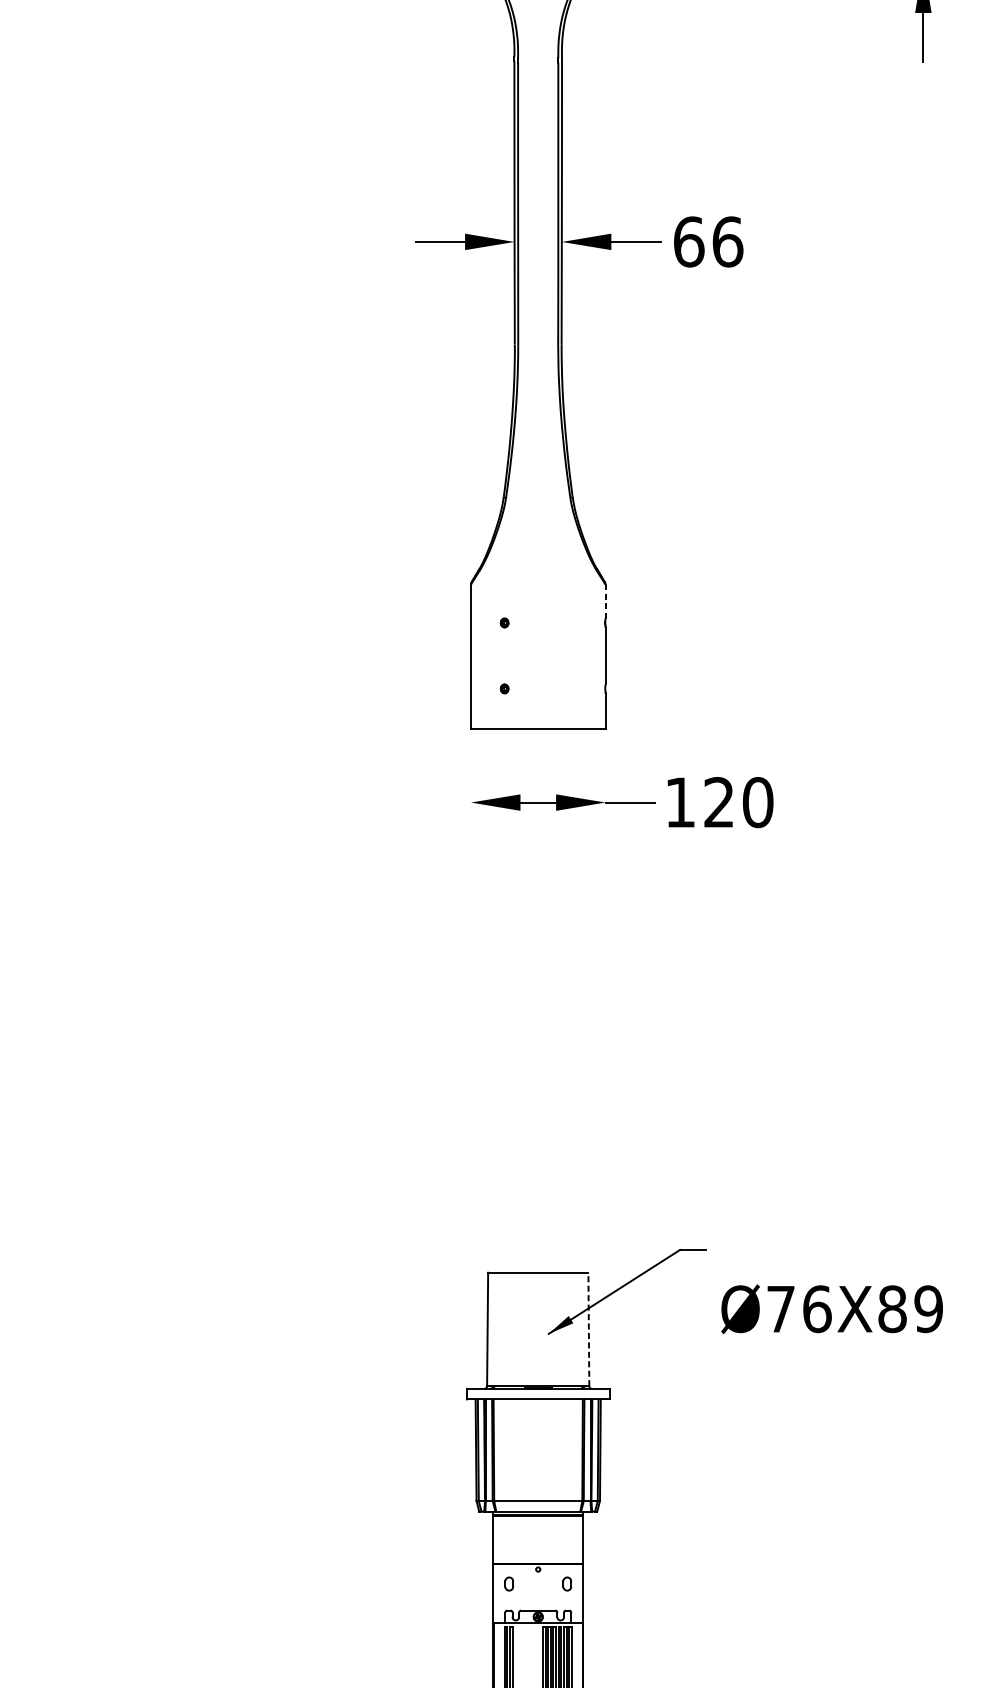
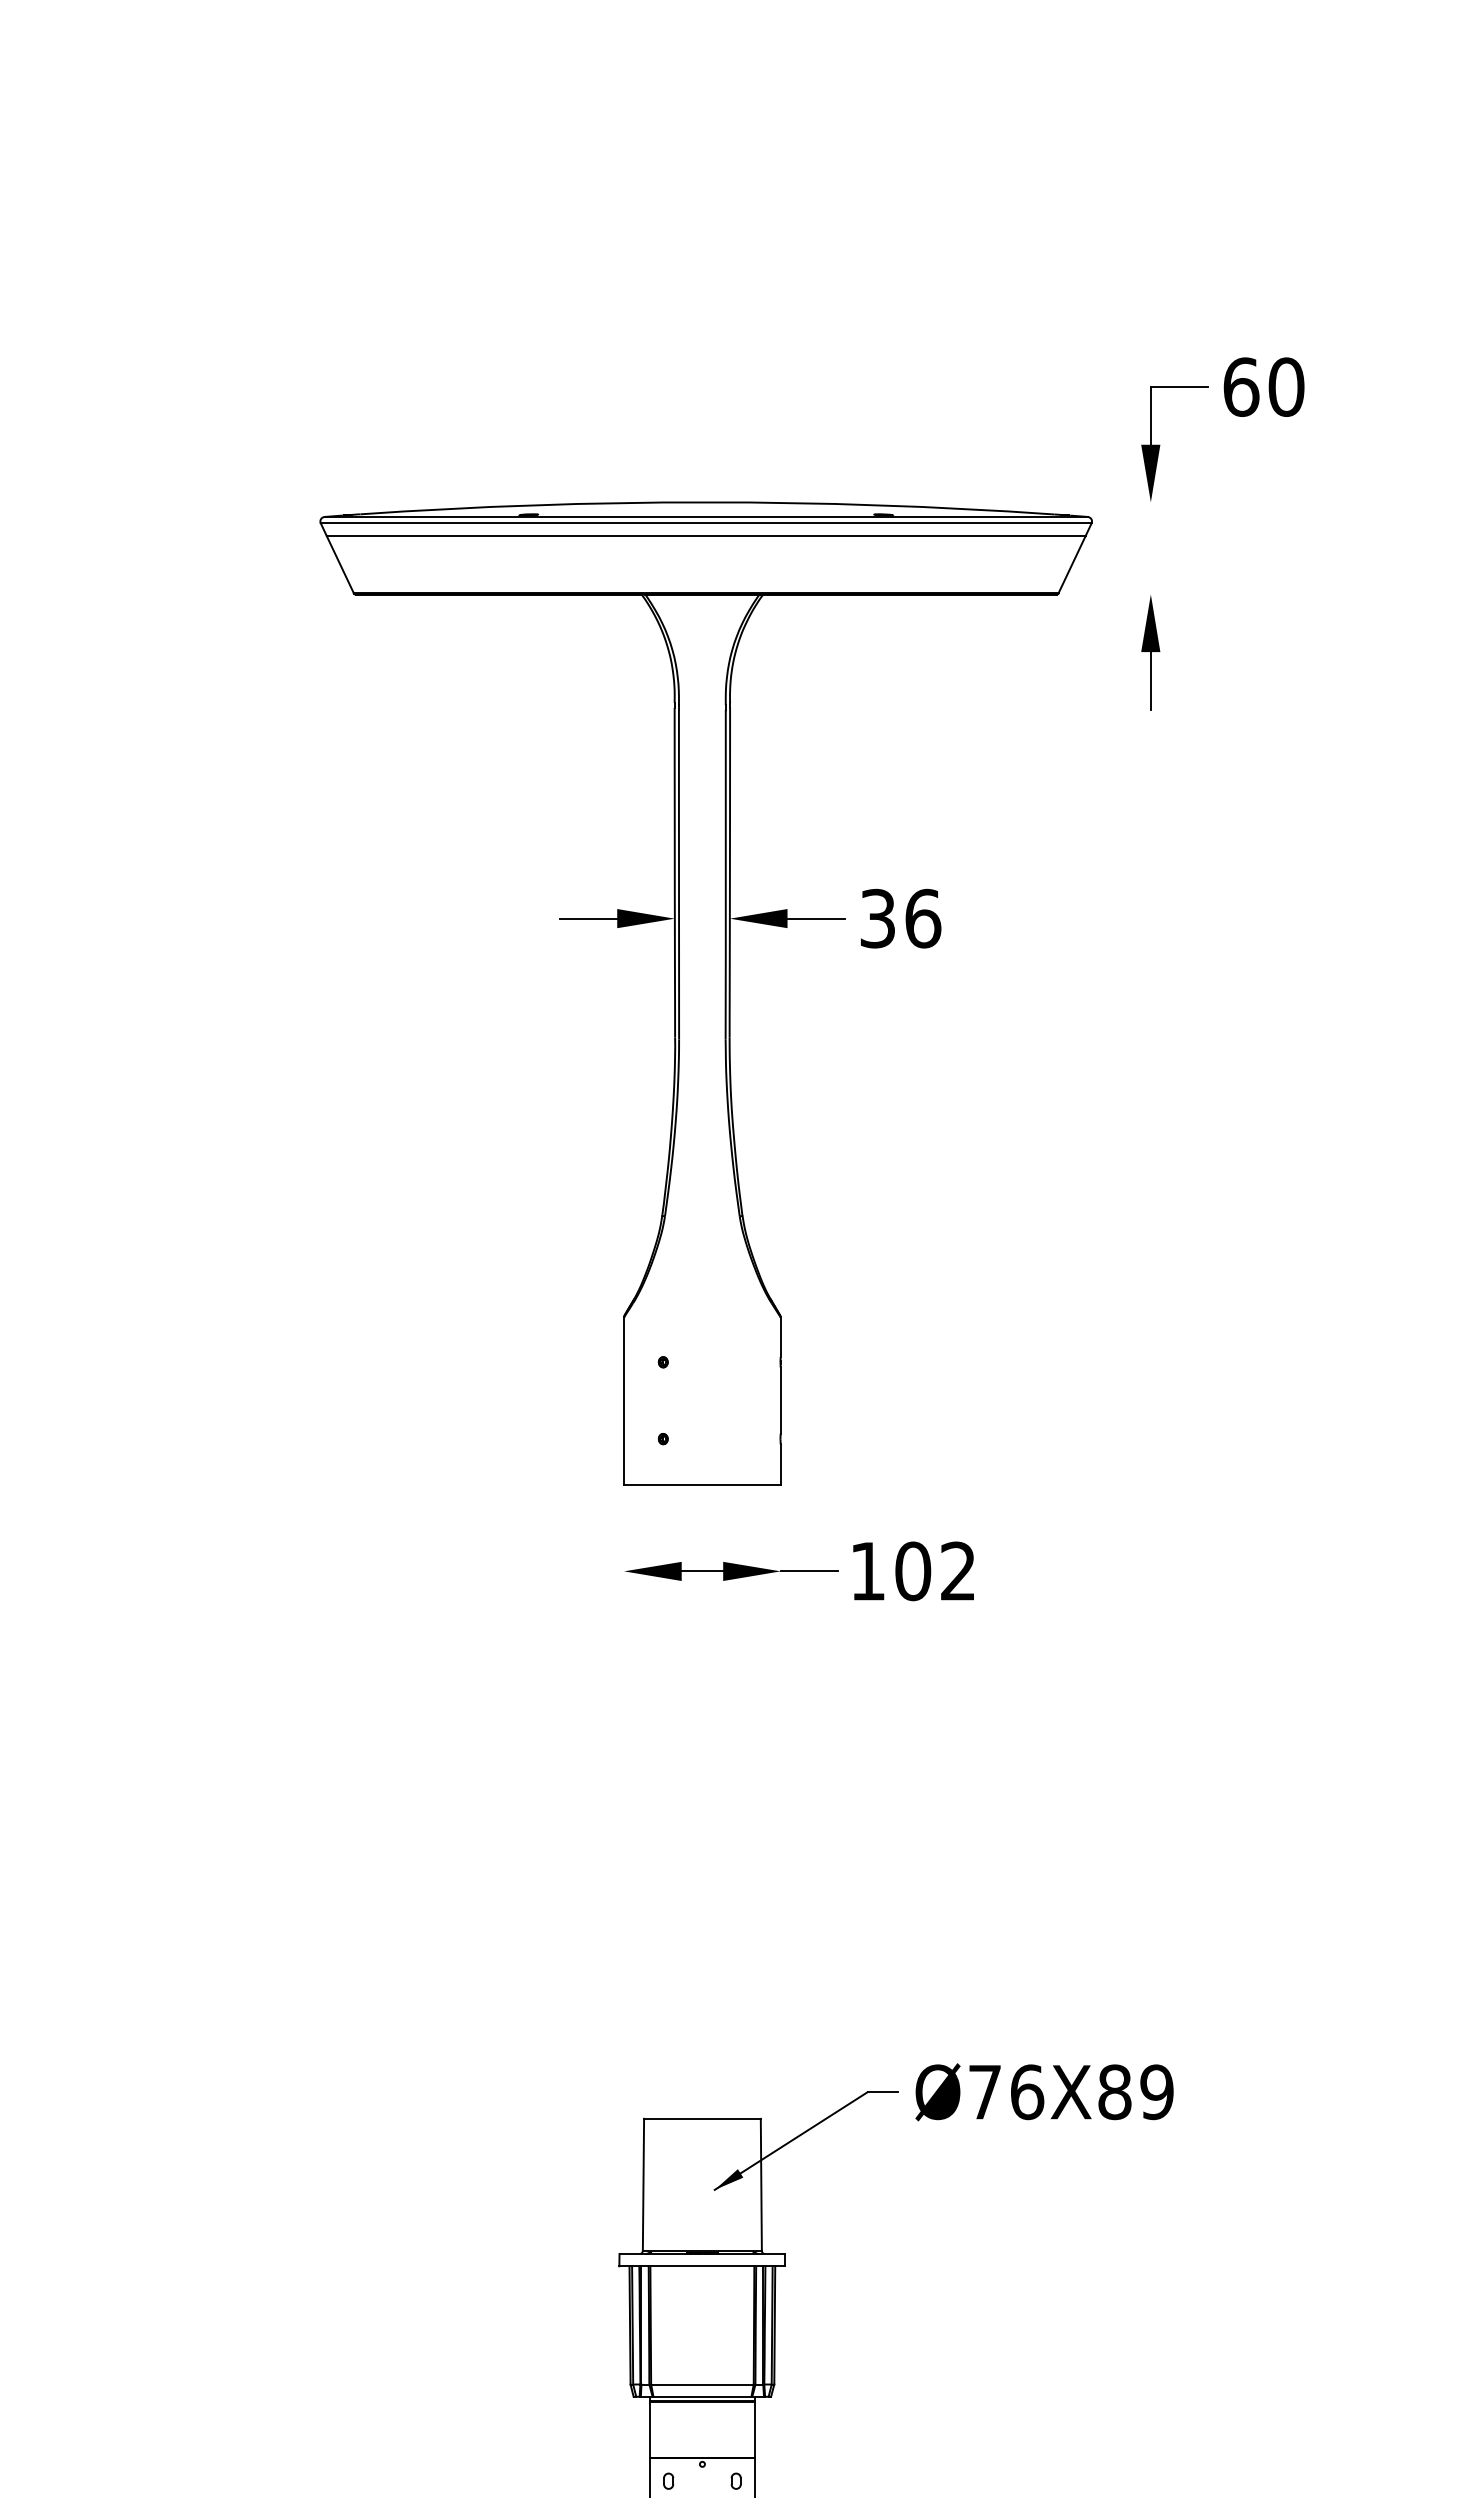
text: (689, 241) -> (878, 918), 66 -> 36
line: (605, 601) -> (780, 1337), dashed -> solid
text: (738, 802) -> (935, 1571), 120 -> 102
text: (832, 1309) -> (1044, 2092), moved
line: (589, 1329) -> (761, 2184), dashed -> solid

